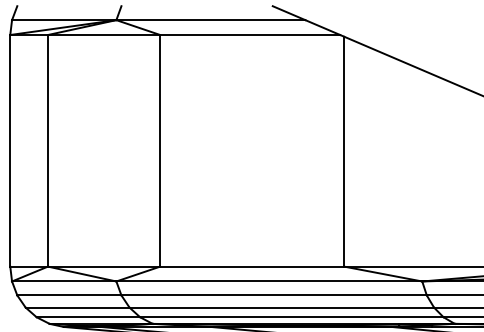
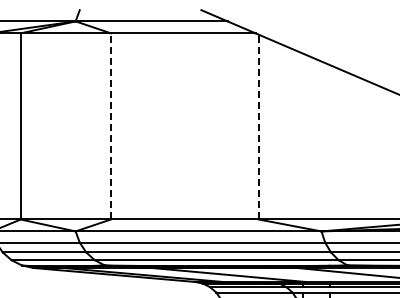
line: (159, 149) -> (110, 125), solid -> dashed
line: (343, 150) -> (258, 126), solid -> dashed

